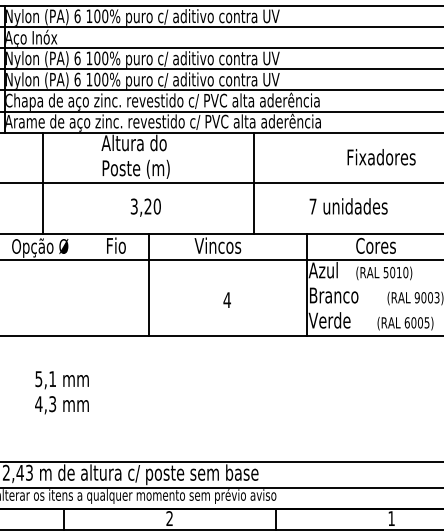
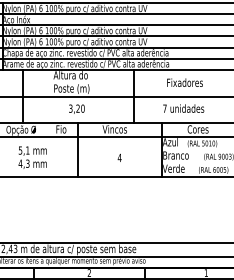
text: (380, 156) -> (184, 82), moved
text: (61, 392) -> (32, 157), moved

